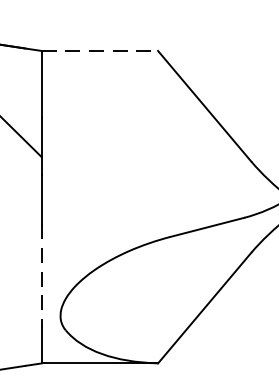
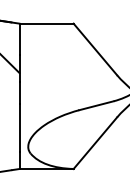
line: (101, 50) -> (47, 23), dashed -> solid
line: (41, 276) -> (19, 128), dashed -> solid

